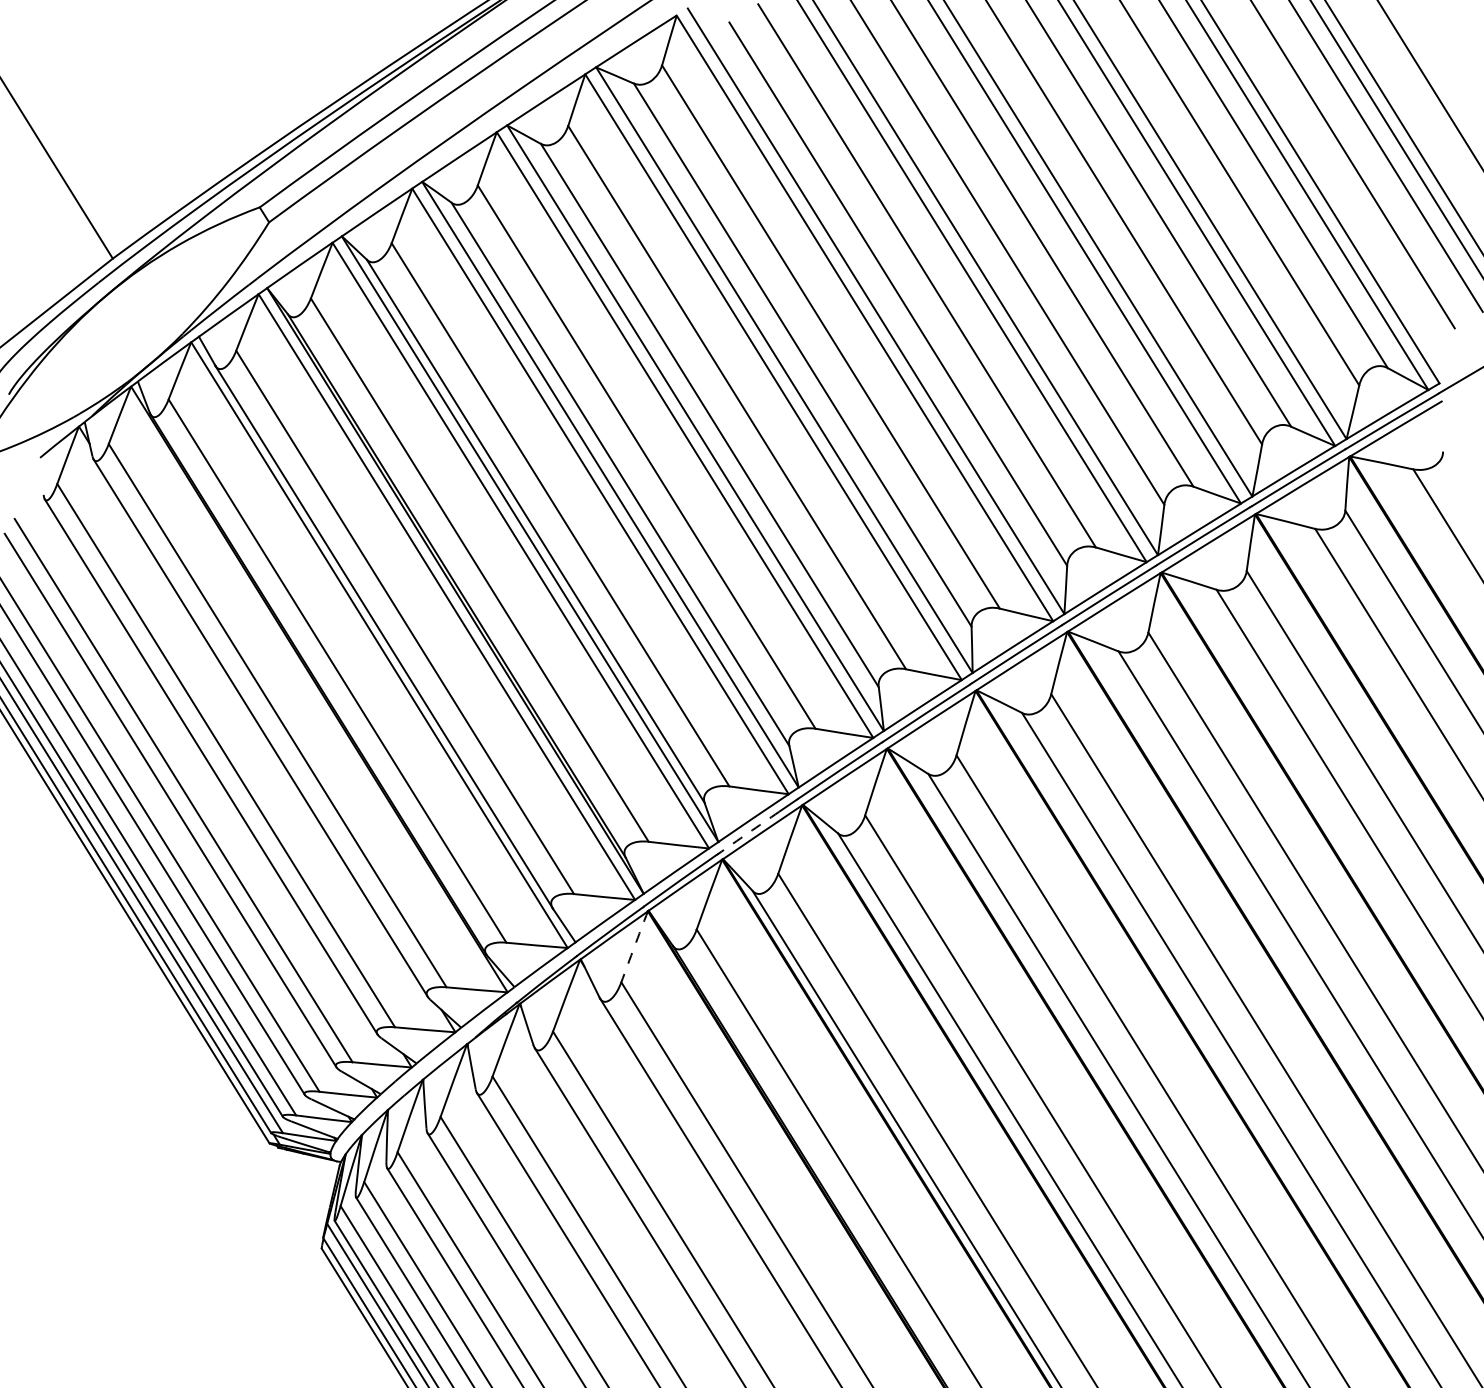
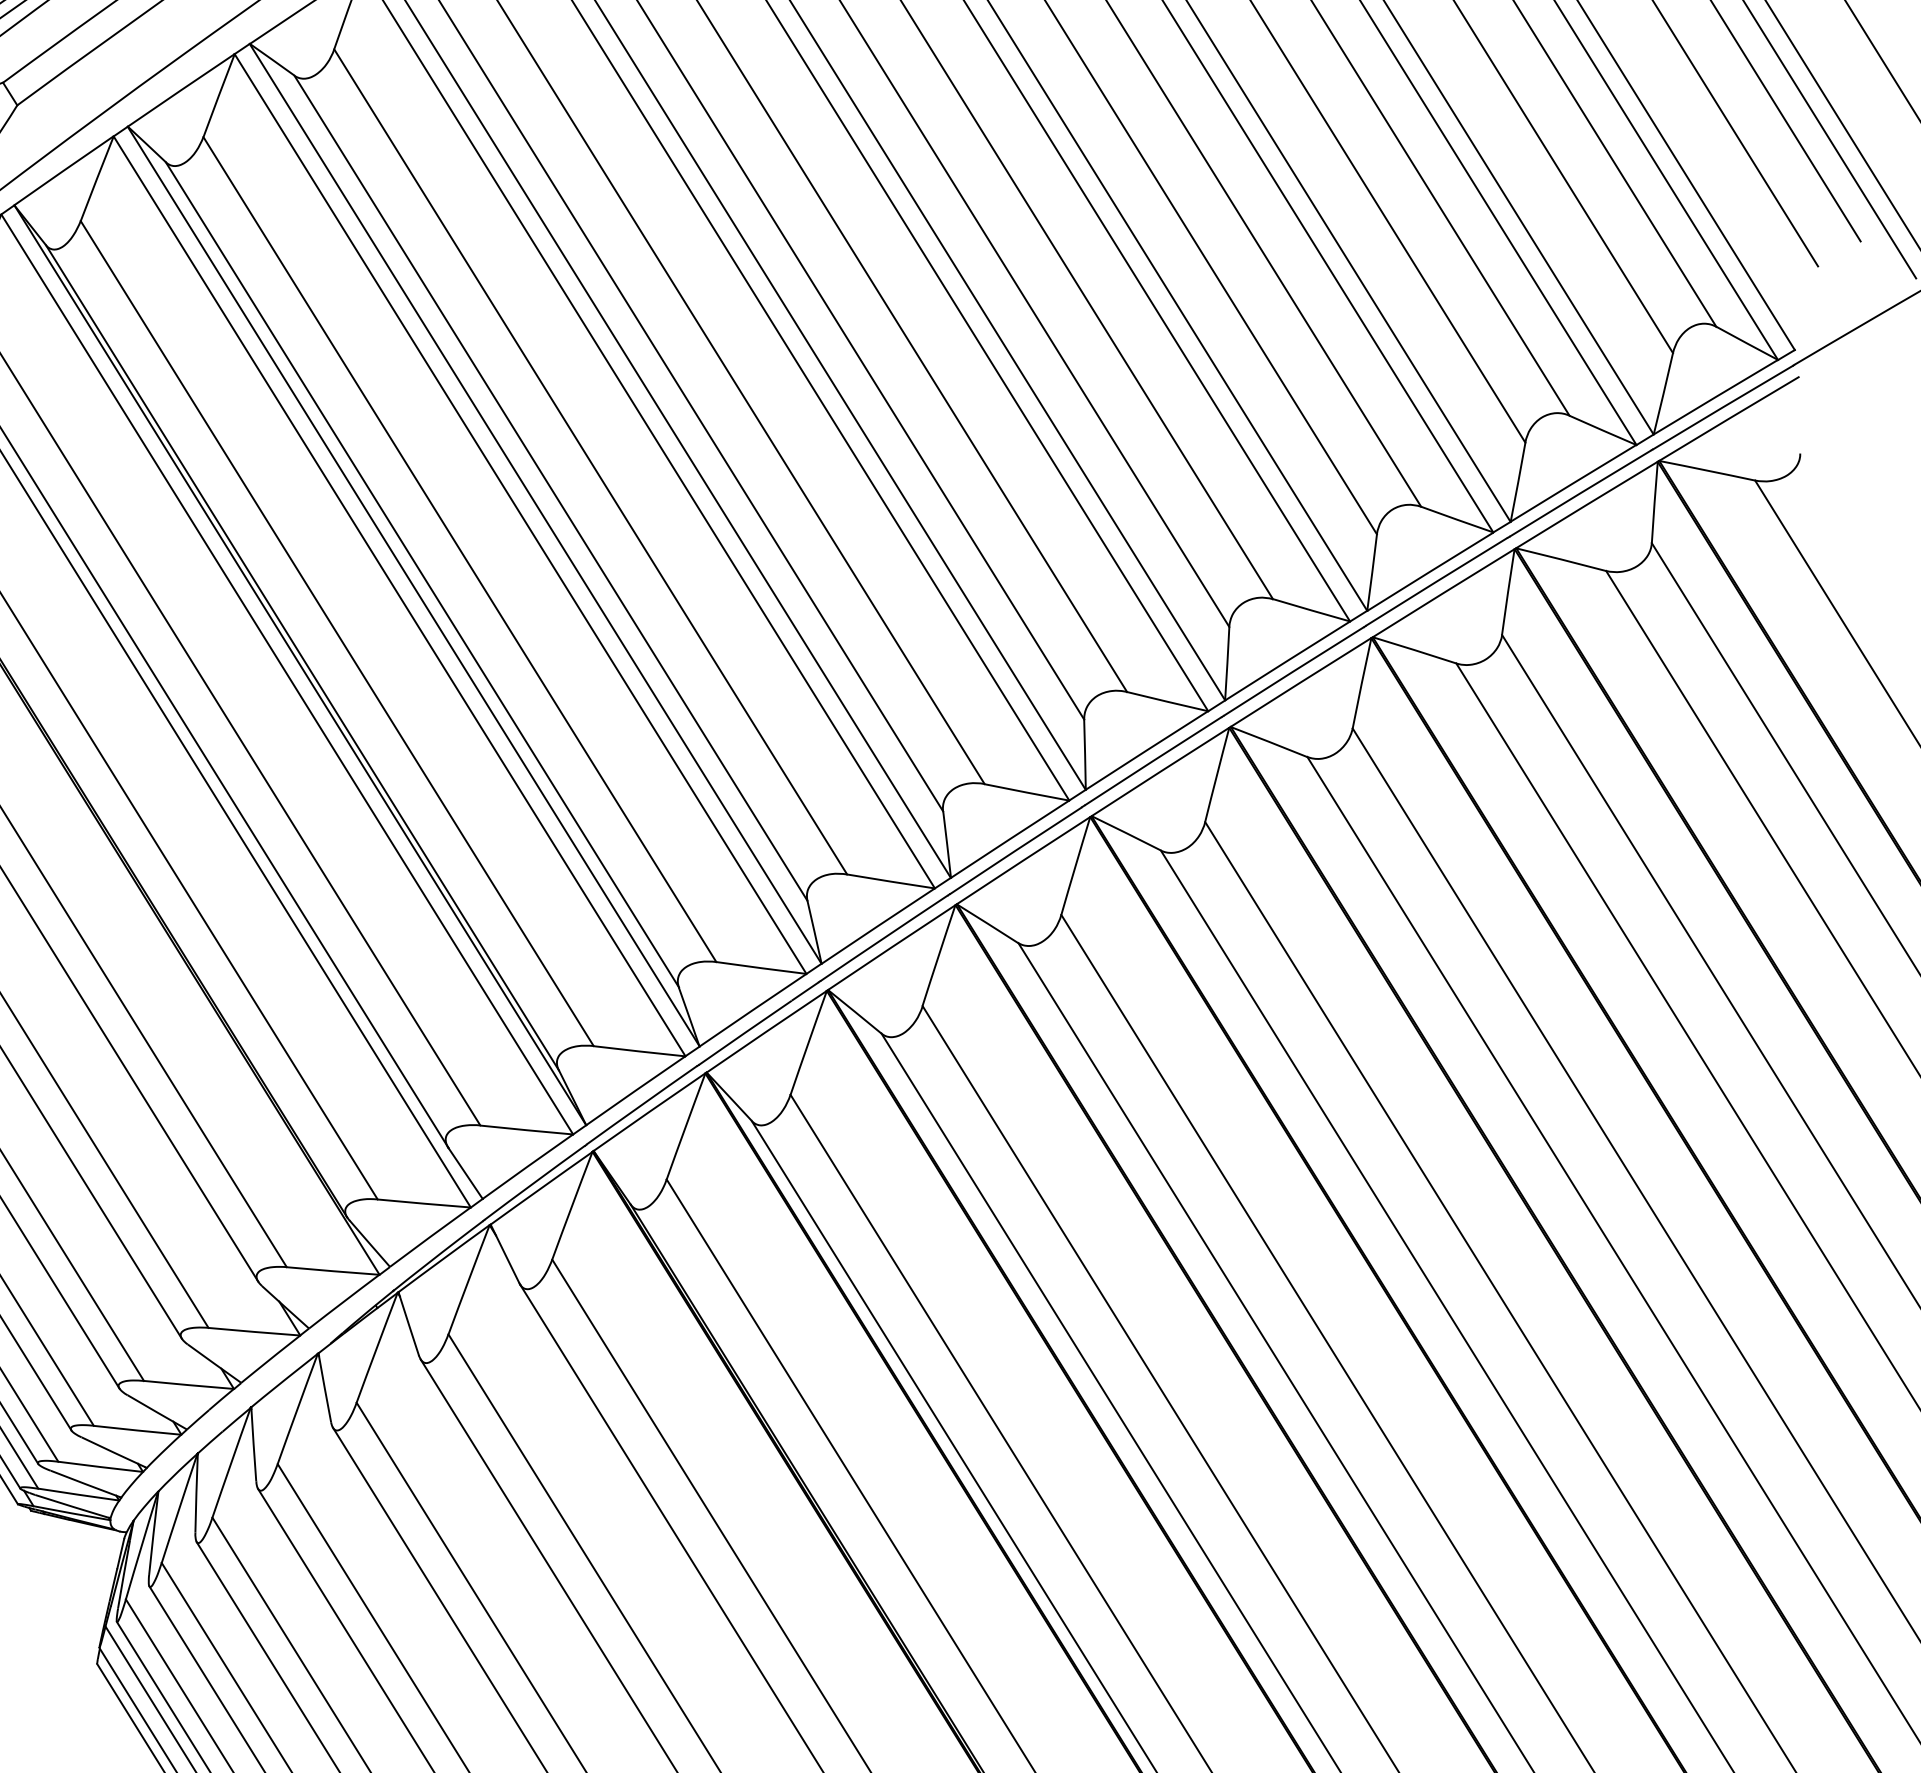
arc: (748, 833) -> (745, 1033), dashed -> solid
arc: (634, 946) -> (572, 1205), dashed -> solid

